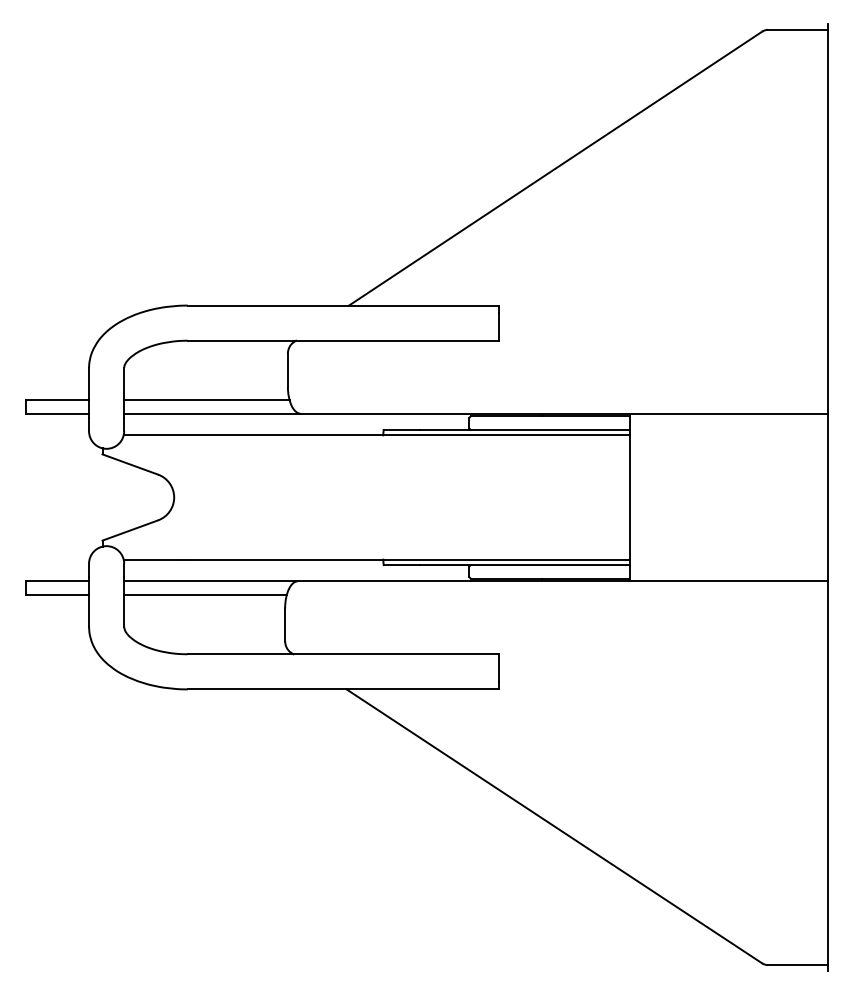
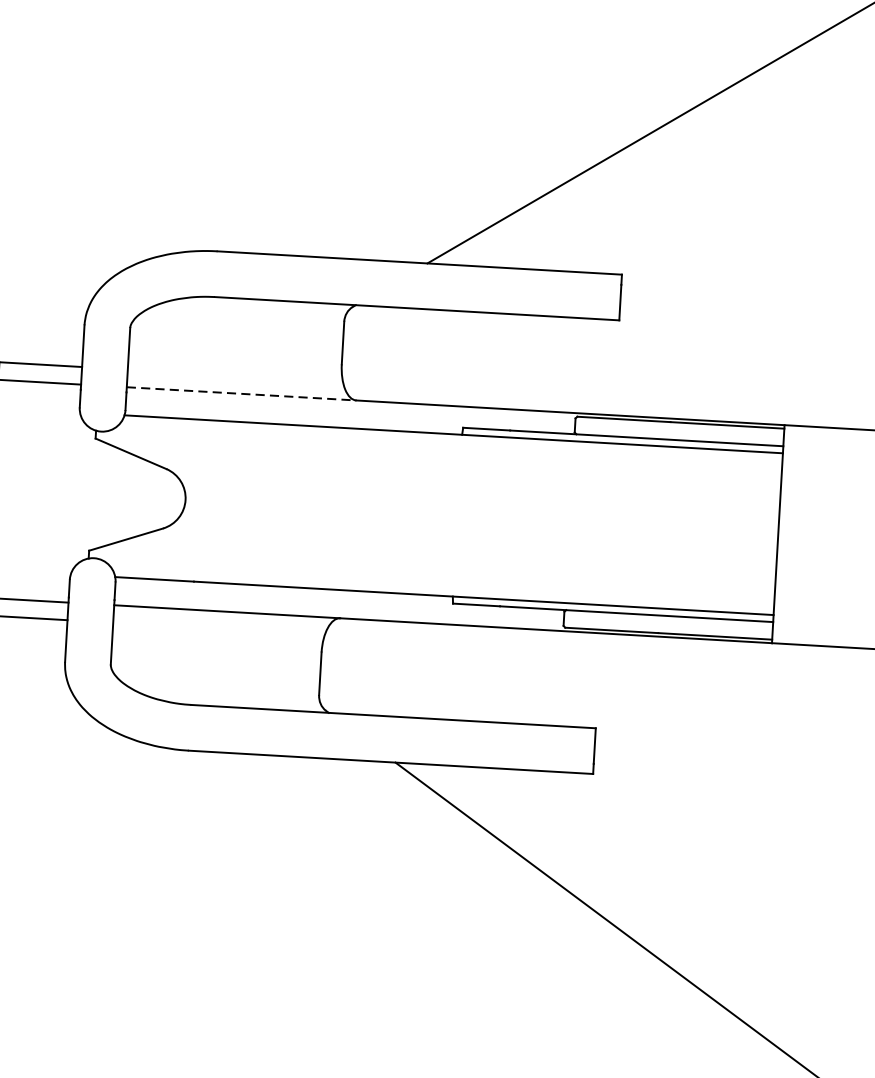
line: (206, 400) -> (234, 376), removed
line: (212, 413) -> (241, 393), solid -> dashed
line: (205, 594) -> (219, 628), removed

